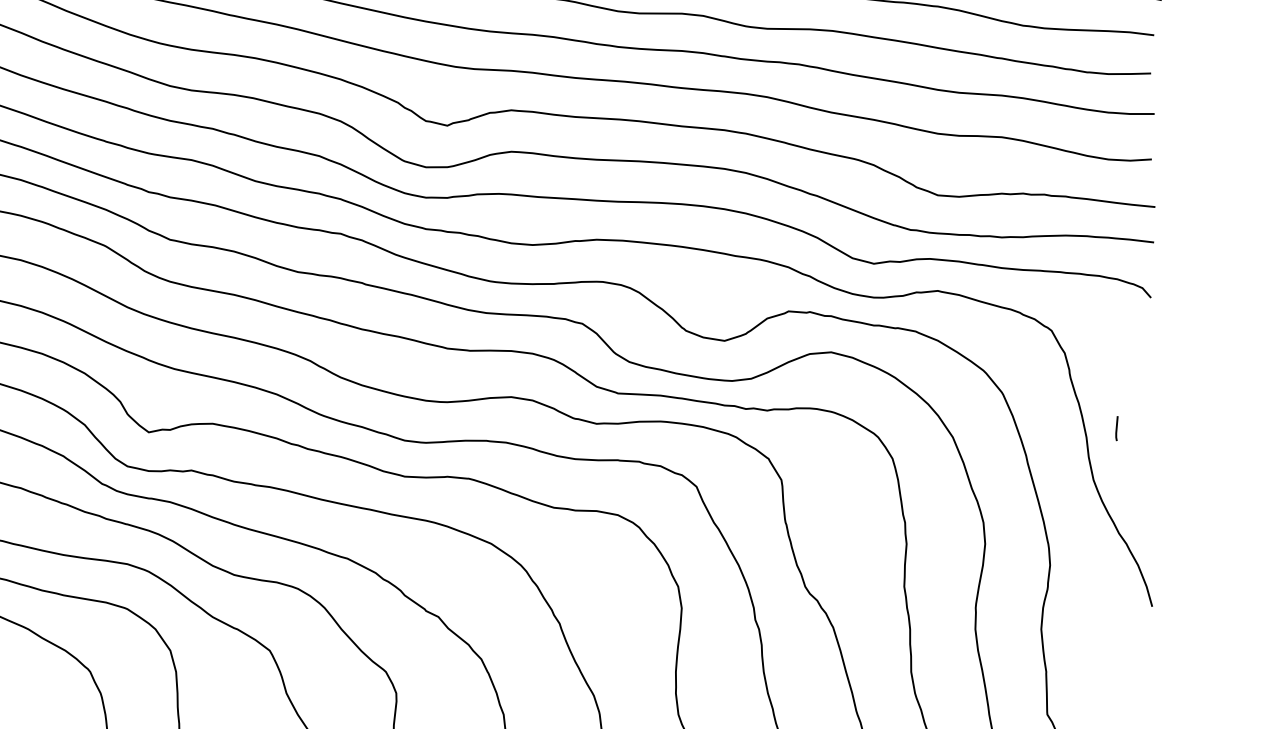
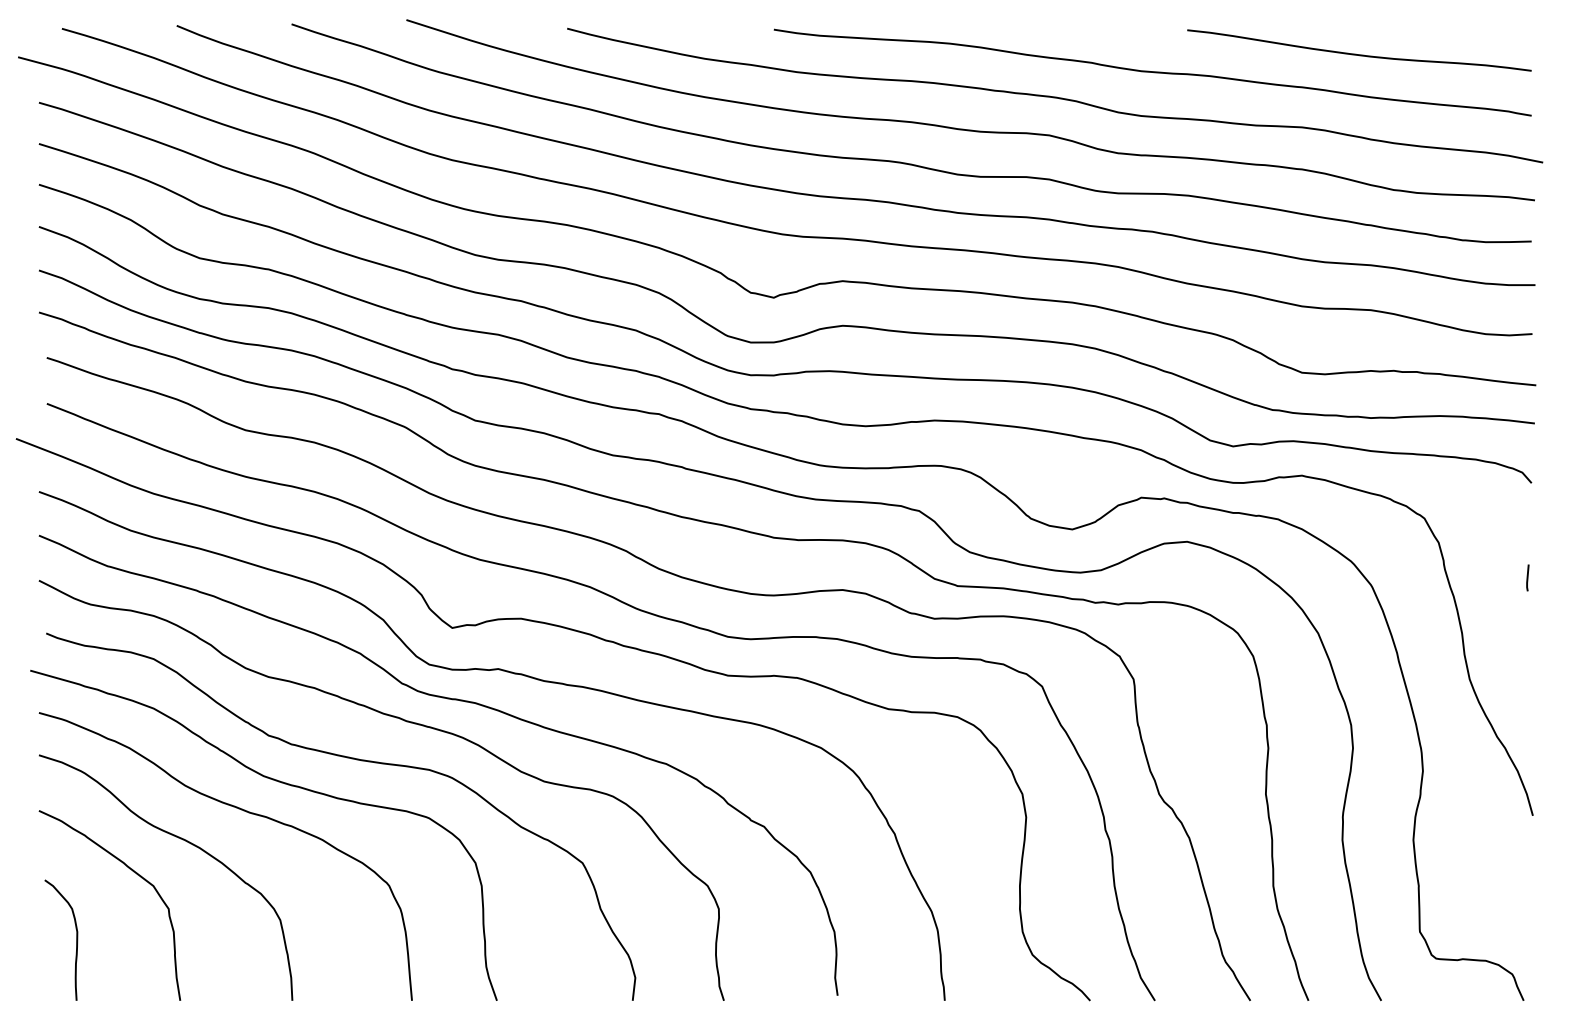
line: (1116, 428) -> (1527, 577), moved

